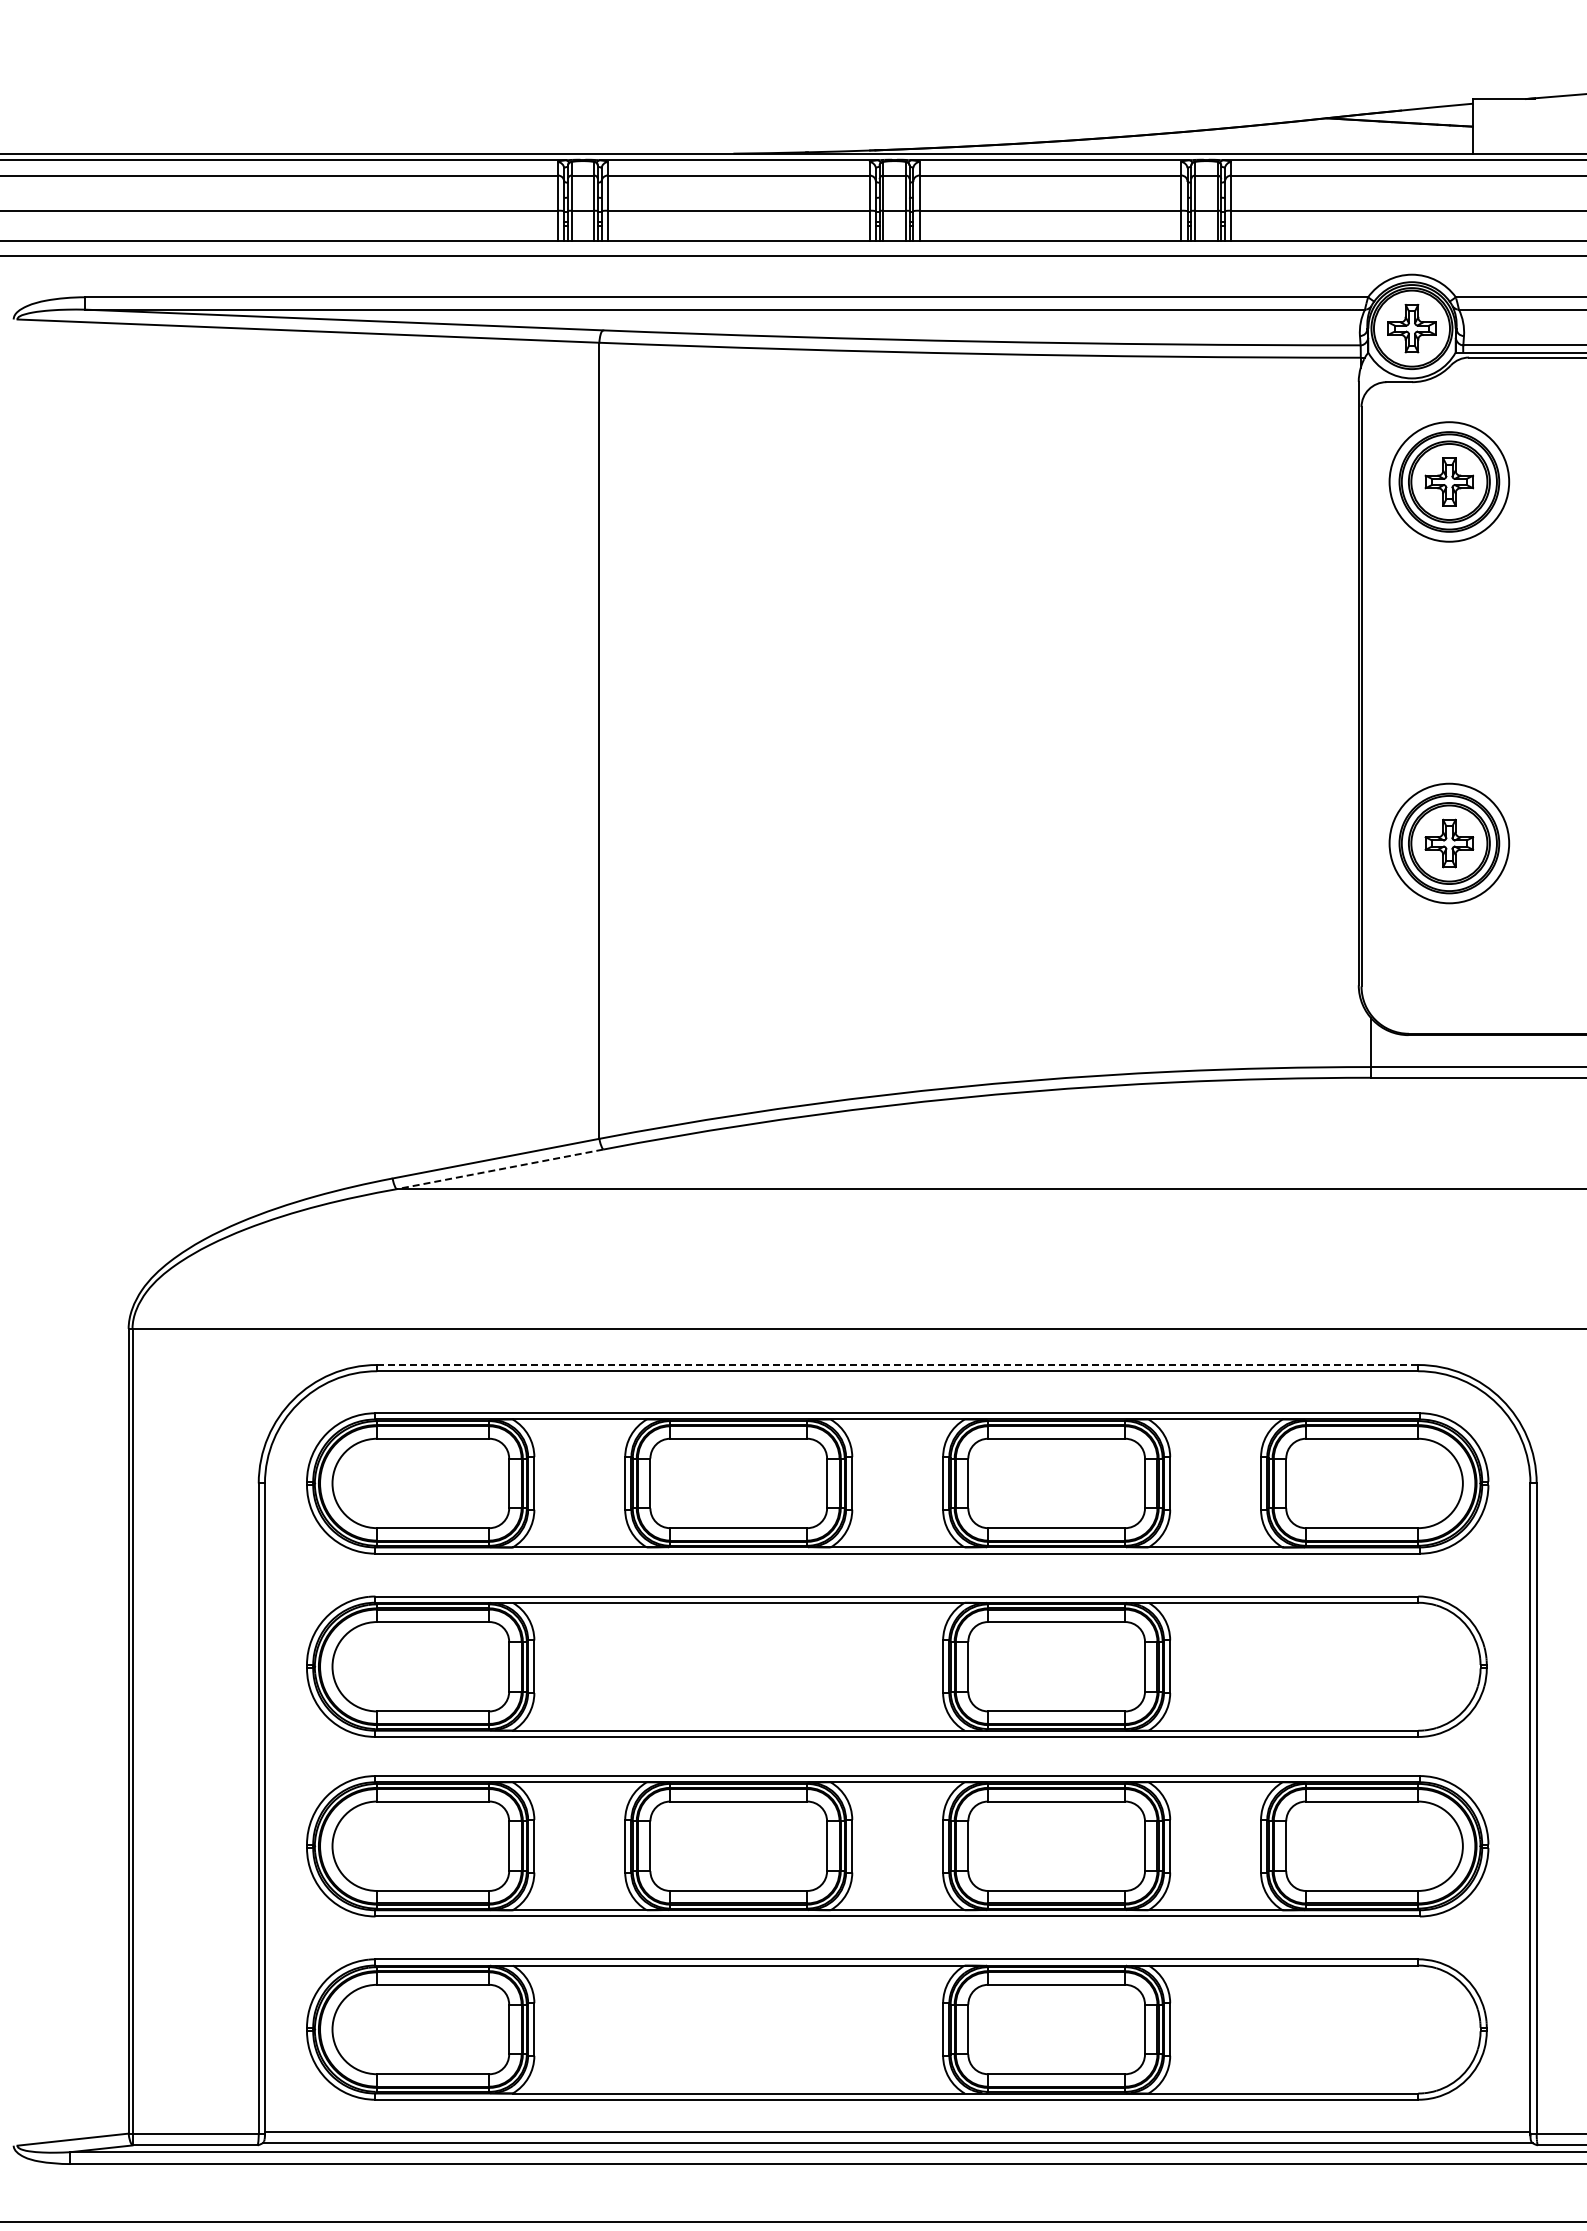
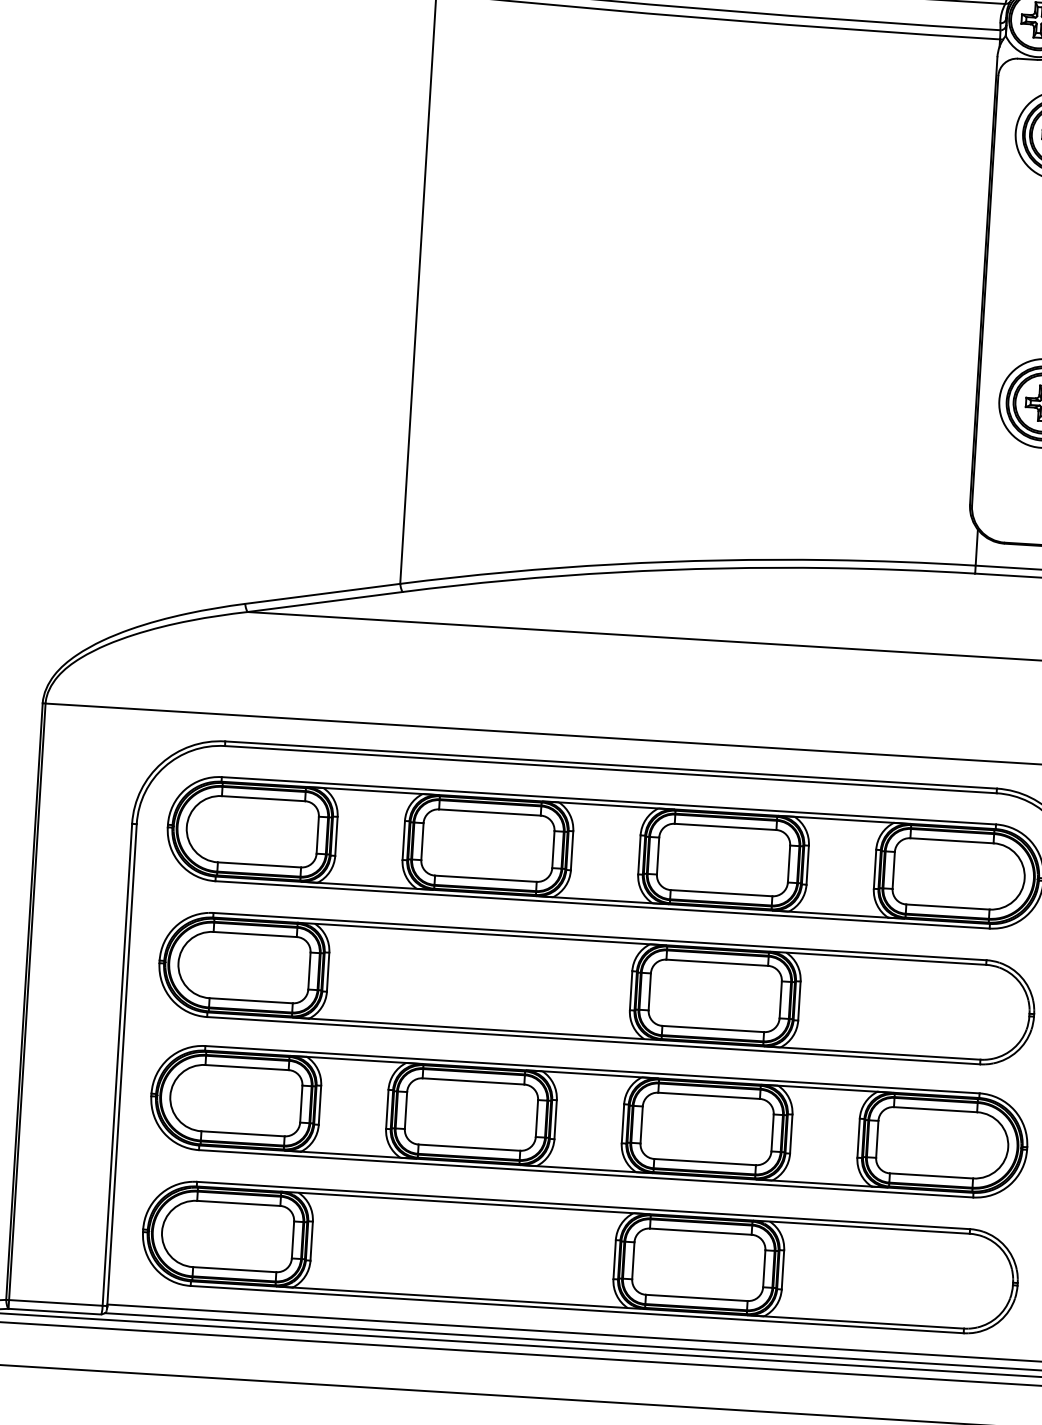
line: (499, 1169) -> (324, 602), dashed -> solid
line: (897, 1365) -> (610, 765), dashed -> solid

